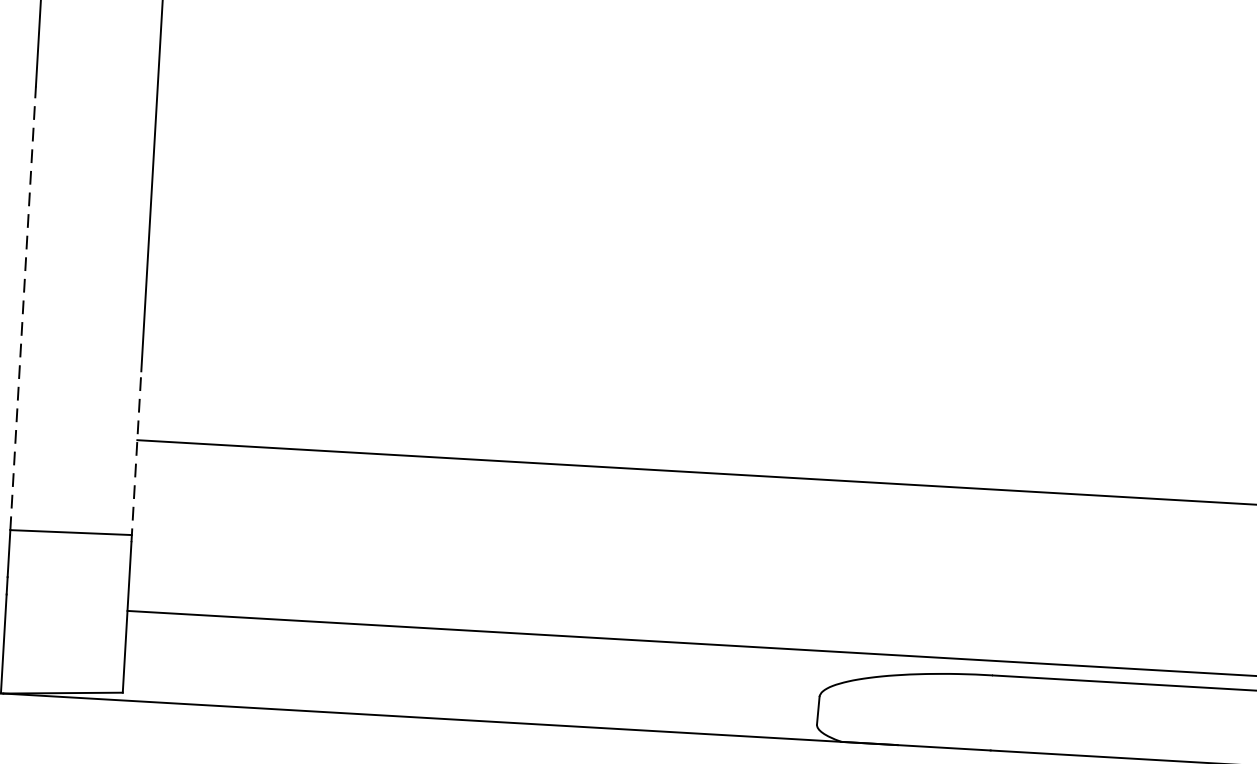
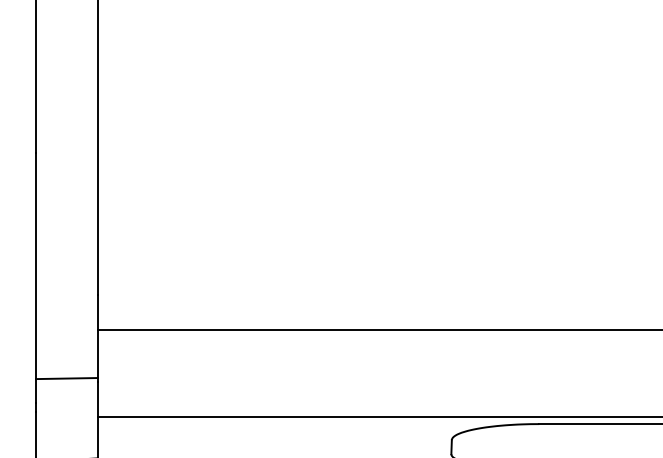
line: (24, 307) -> (36, 265), dashed -> solid
line: (135, 457) -> (97, 338), dashed -> solid

